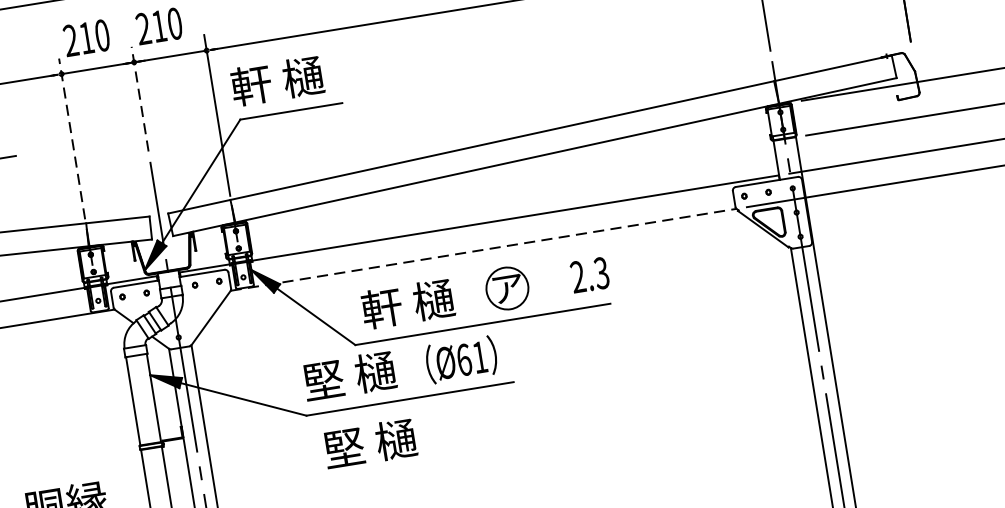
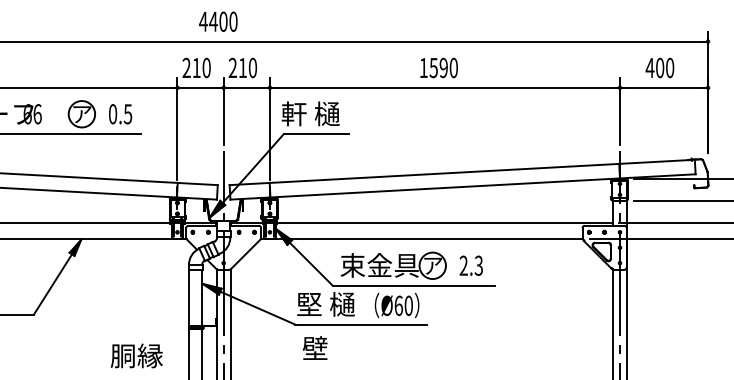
line: (139, 97) -> (223, 110), dashed -> solid
line: (71, 137) -> (177, 128), dashed -> solid
line: (484, 249) -> (422, 239), dashed -> solid
text: (588, 274) -> (470, 265), moved
text: (423, 301) -> (379, 265), 軒 樋 -> 束金具
text: (479, 356) -> (408, 305), Ø61 -> Ø60
text: (369, 444) -> (331, 348), 堅 樋 -> 壁

